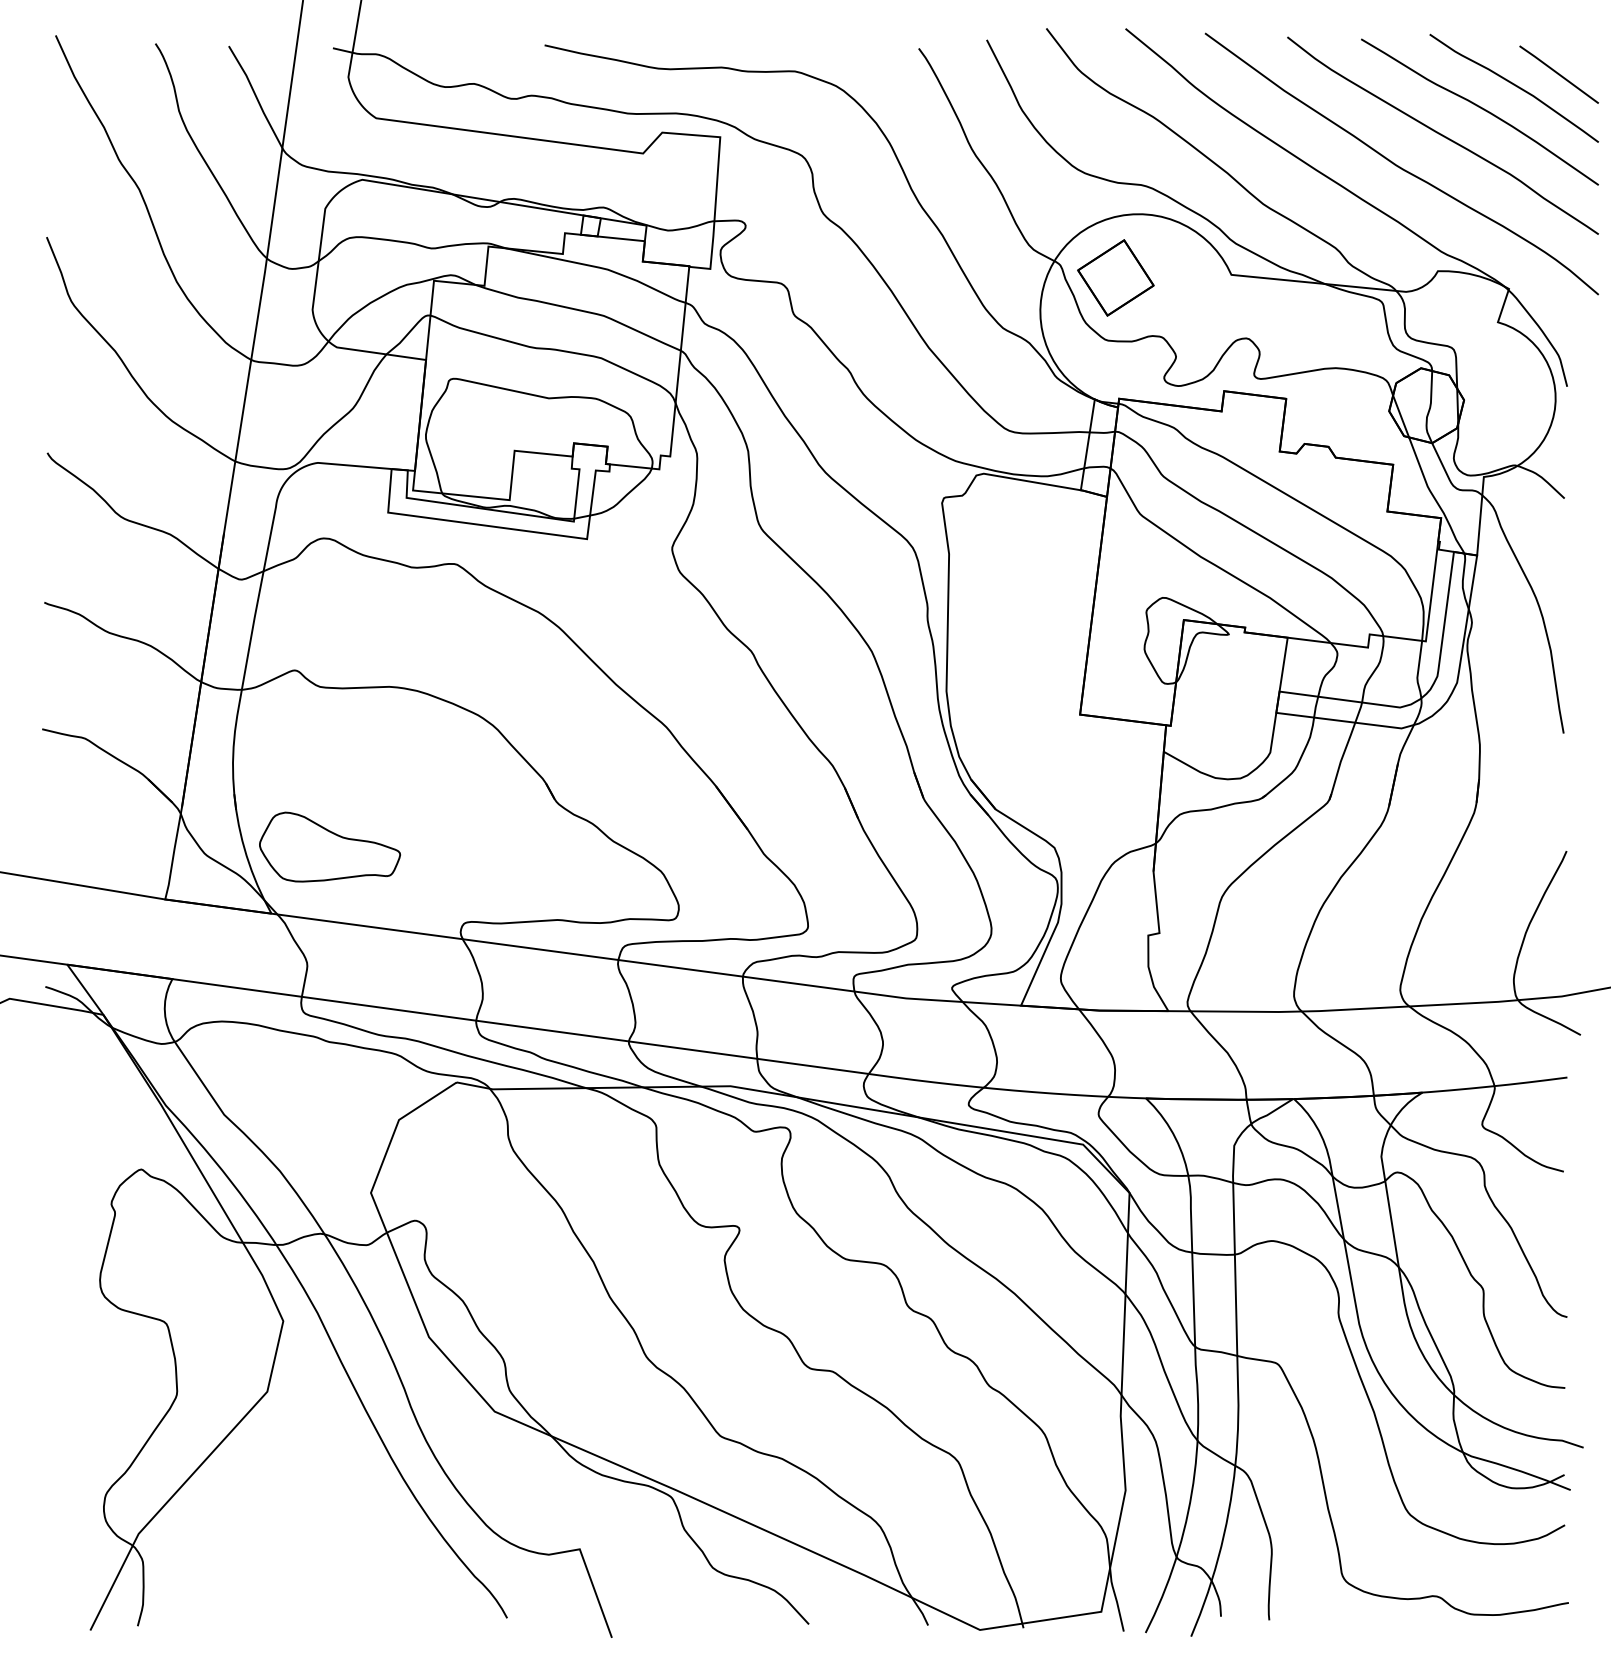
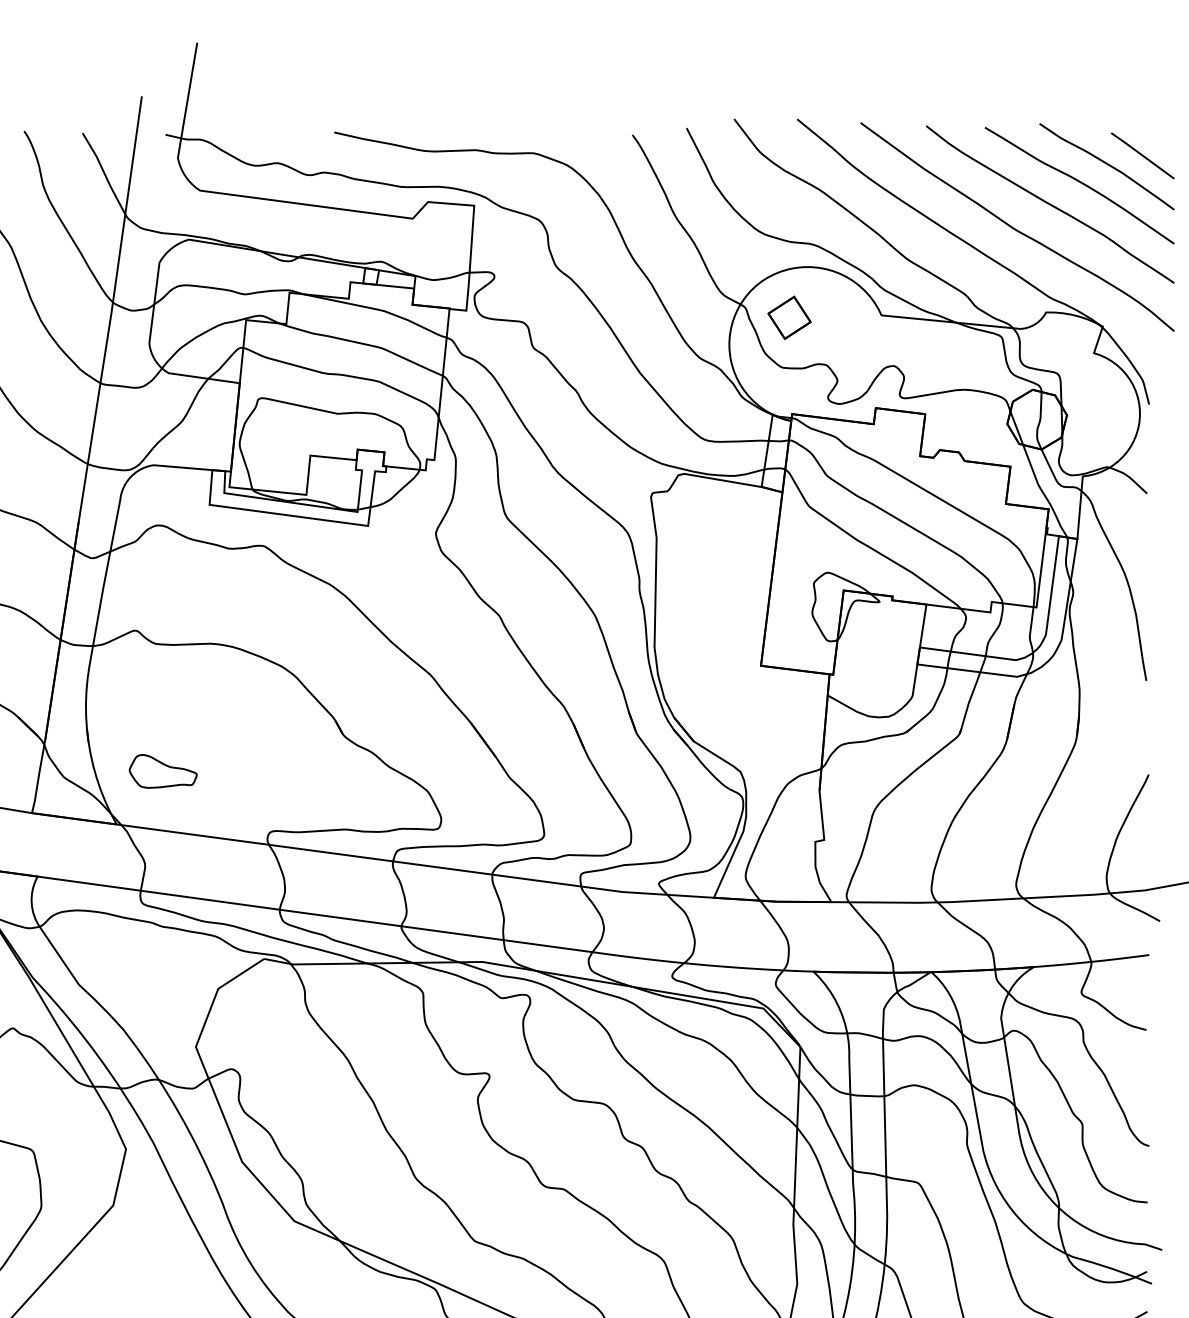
part: (1115, 277) -> (789, 317), size x0.7
part: (329, 846) -> (162, 770), size x0.6

